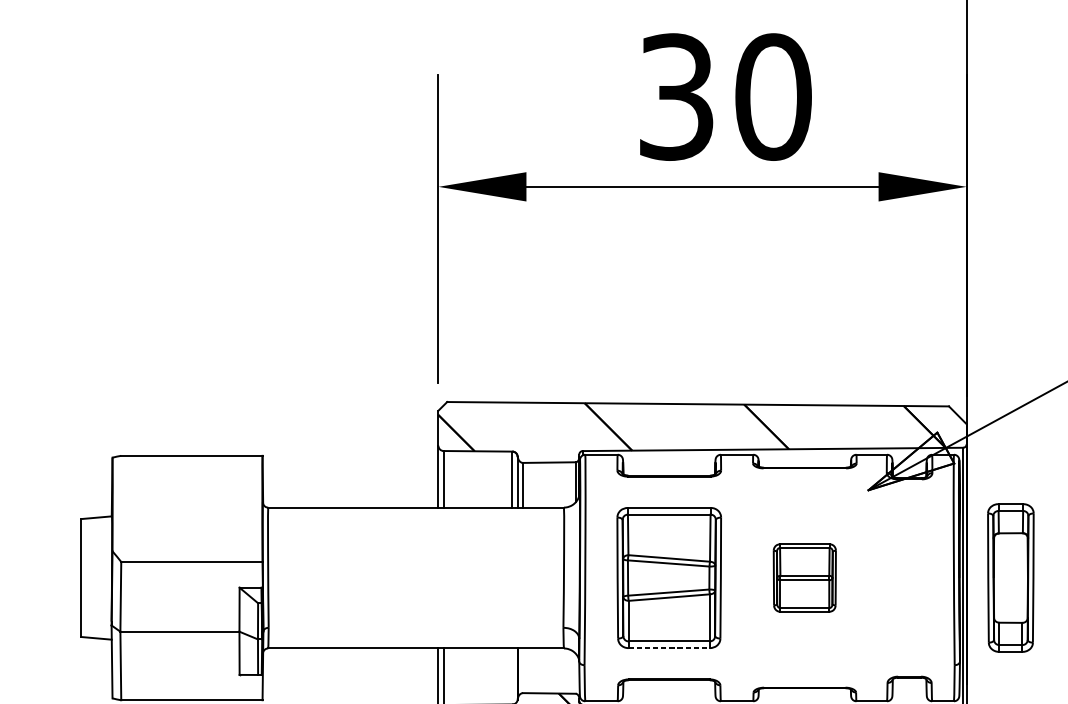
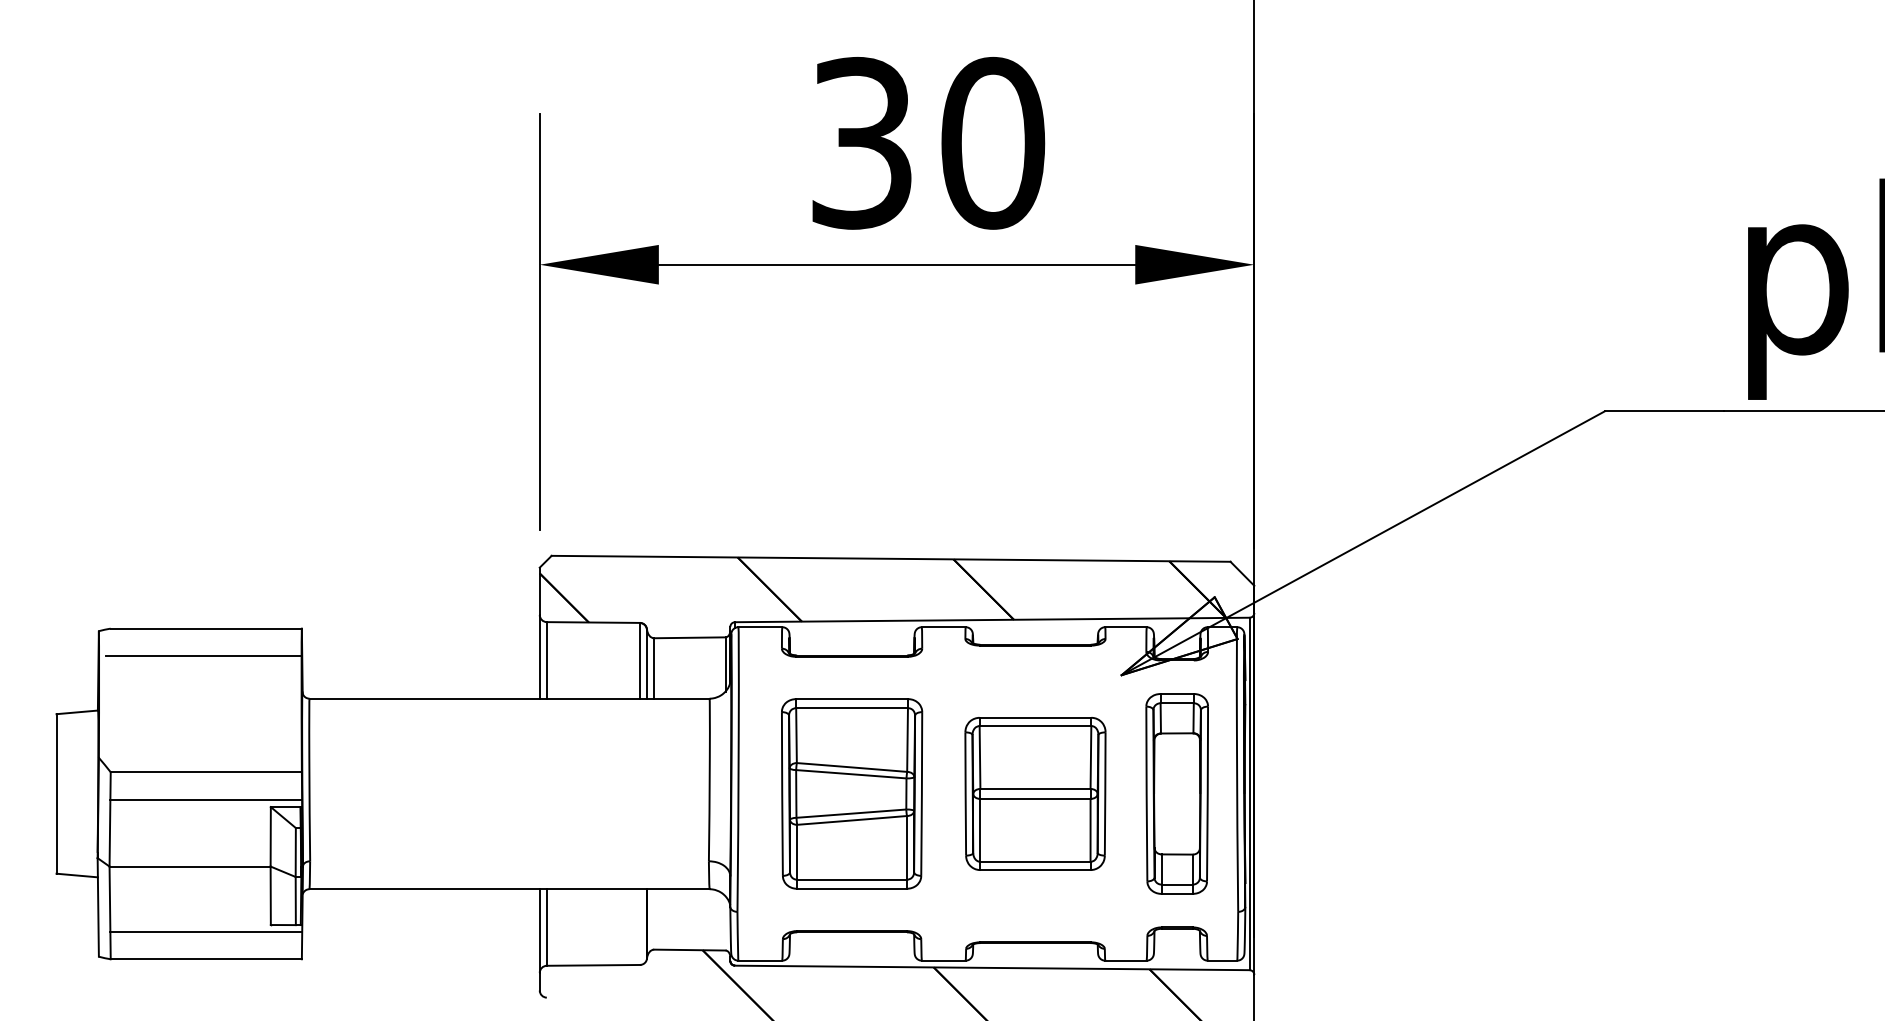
line: (189, 475) -> (203, 655), added
part: (804, 577) -> (1035, 793), size x1.67
part: (1010, 577) -> (1176, 793), moved
line: (192, 582) -> (206, 800), added
line: (669, 647) -> (852, 888), dashed -> solid
line: (192, 679) -> (206, 931), added

